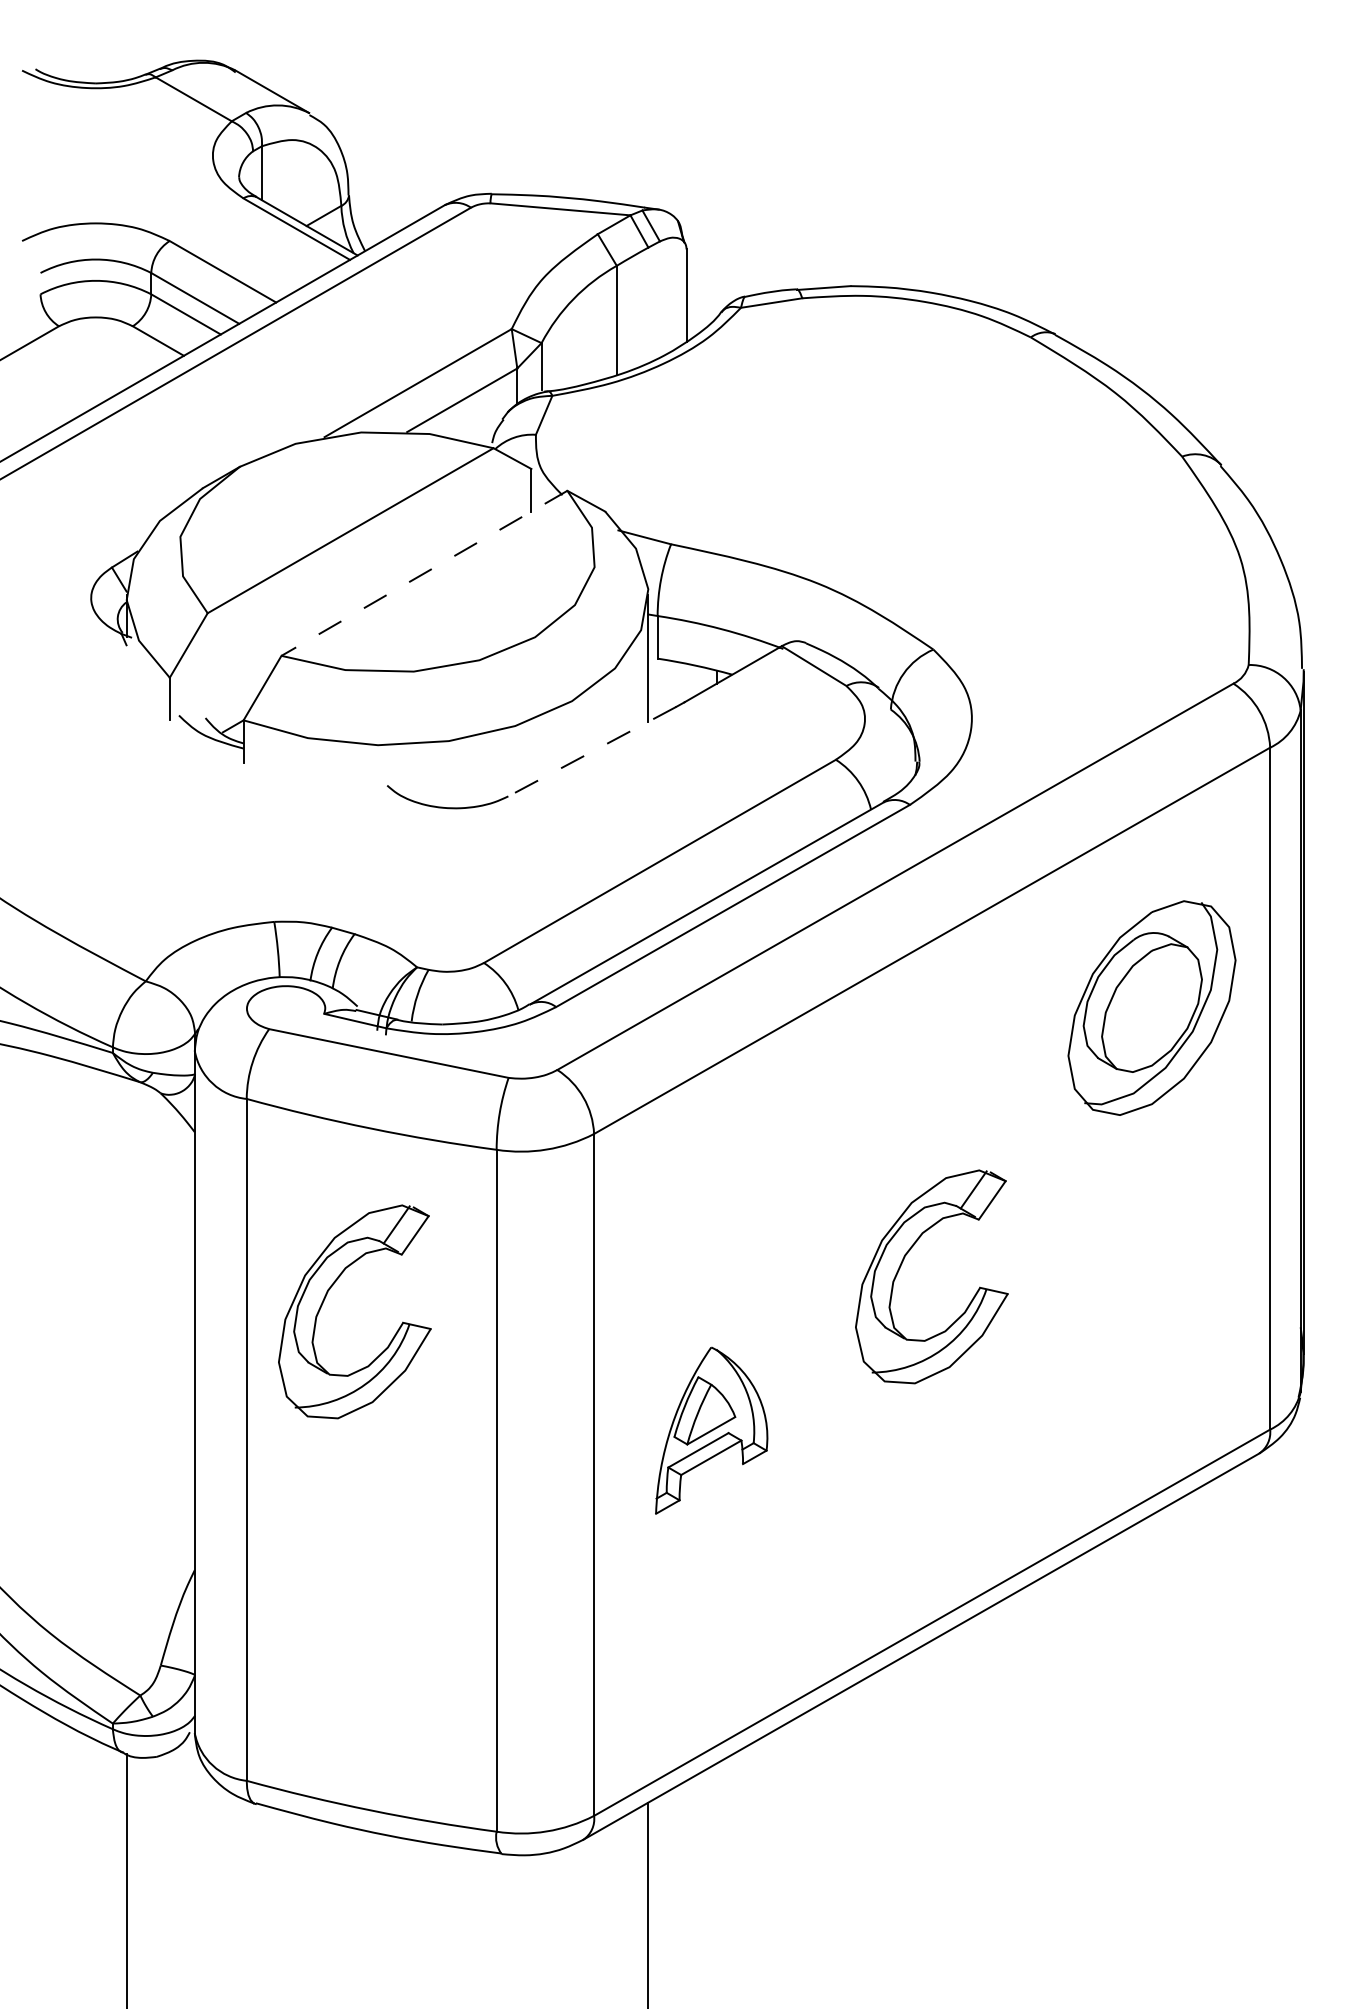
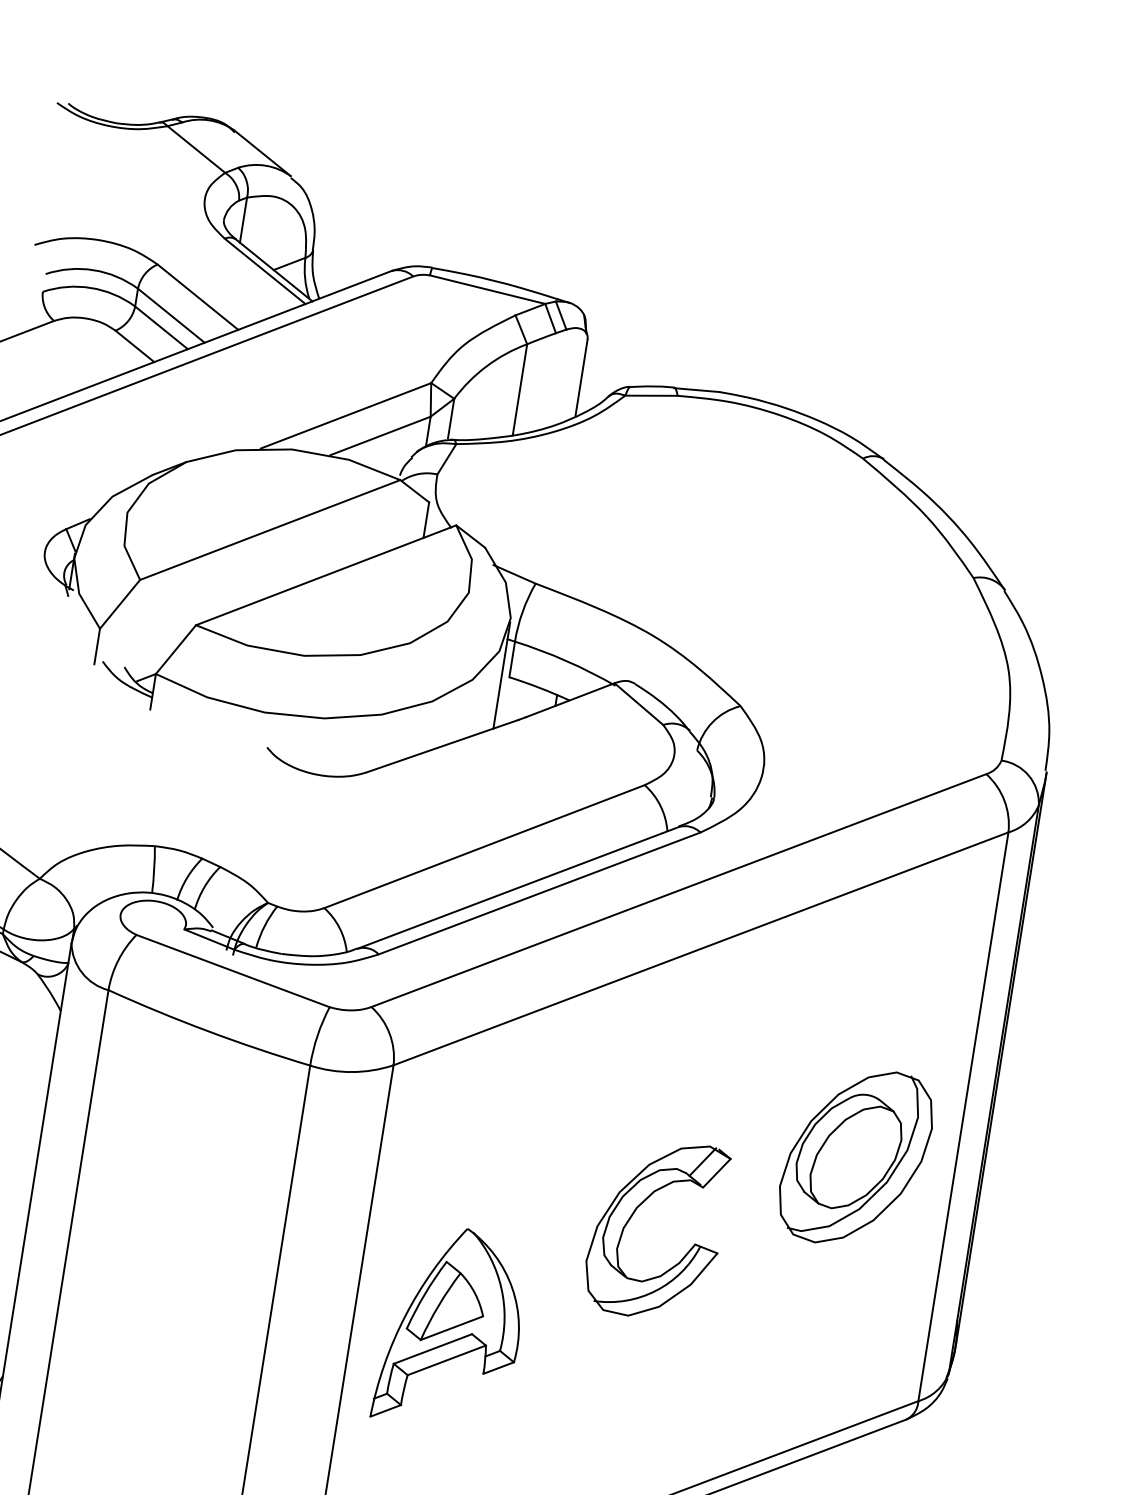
line: (424, 573) -> (326, 575), dashed -> solid
line: (591, 751) -> (441, 745), dashed -> solid
part: (1151, 1007) -> (855, 1156), moved
part: (325, 1299) -> (147, 1167), removed
part: (711, 1430) -> (452, 1328), size x1.43

